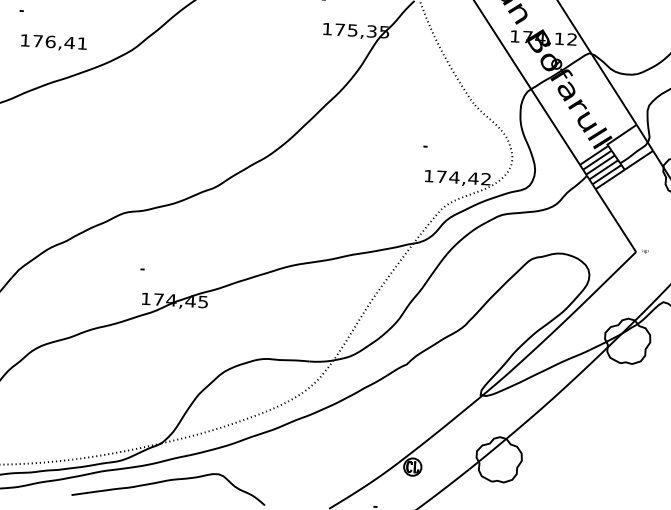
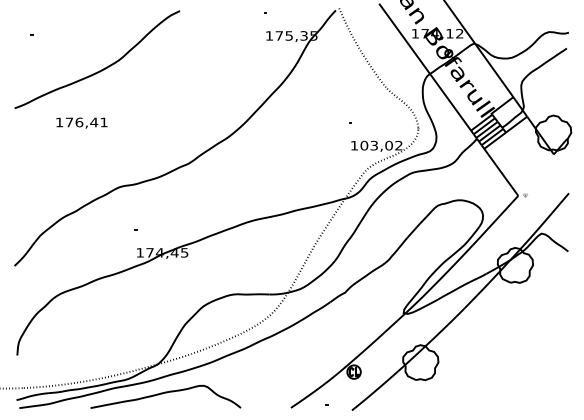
text: (53, 42) -> (81, 122), moved
text: (457, 177) -> (376, 145), 174,42 -> 103,02

